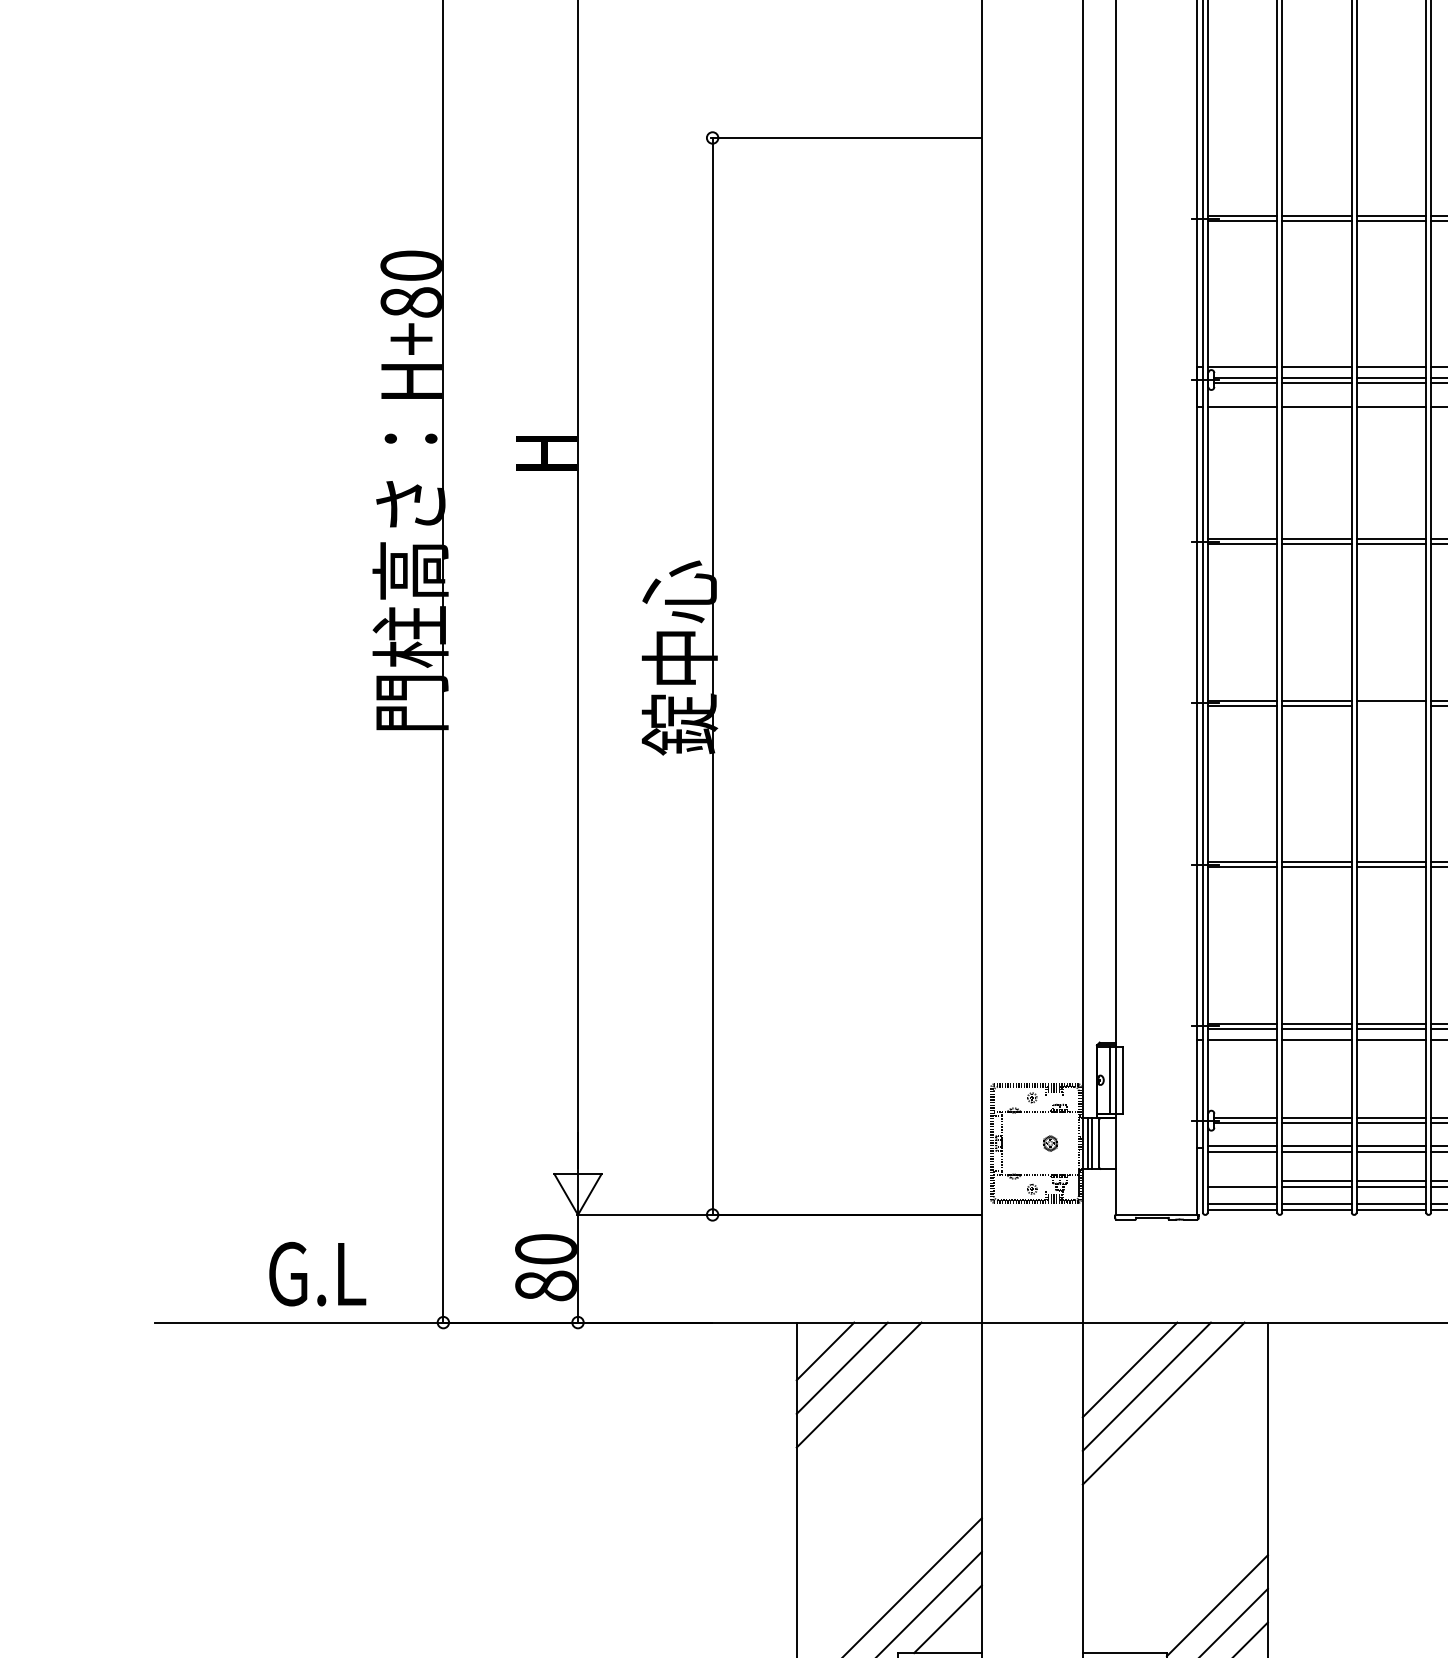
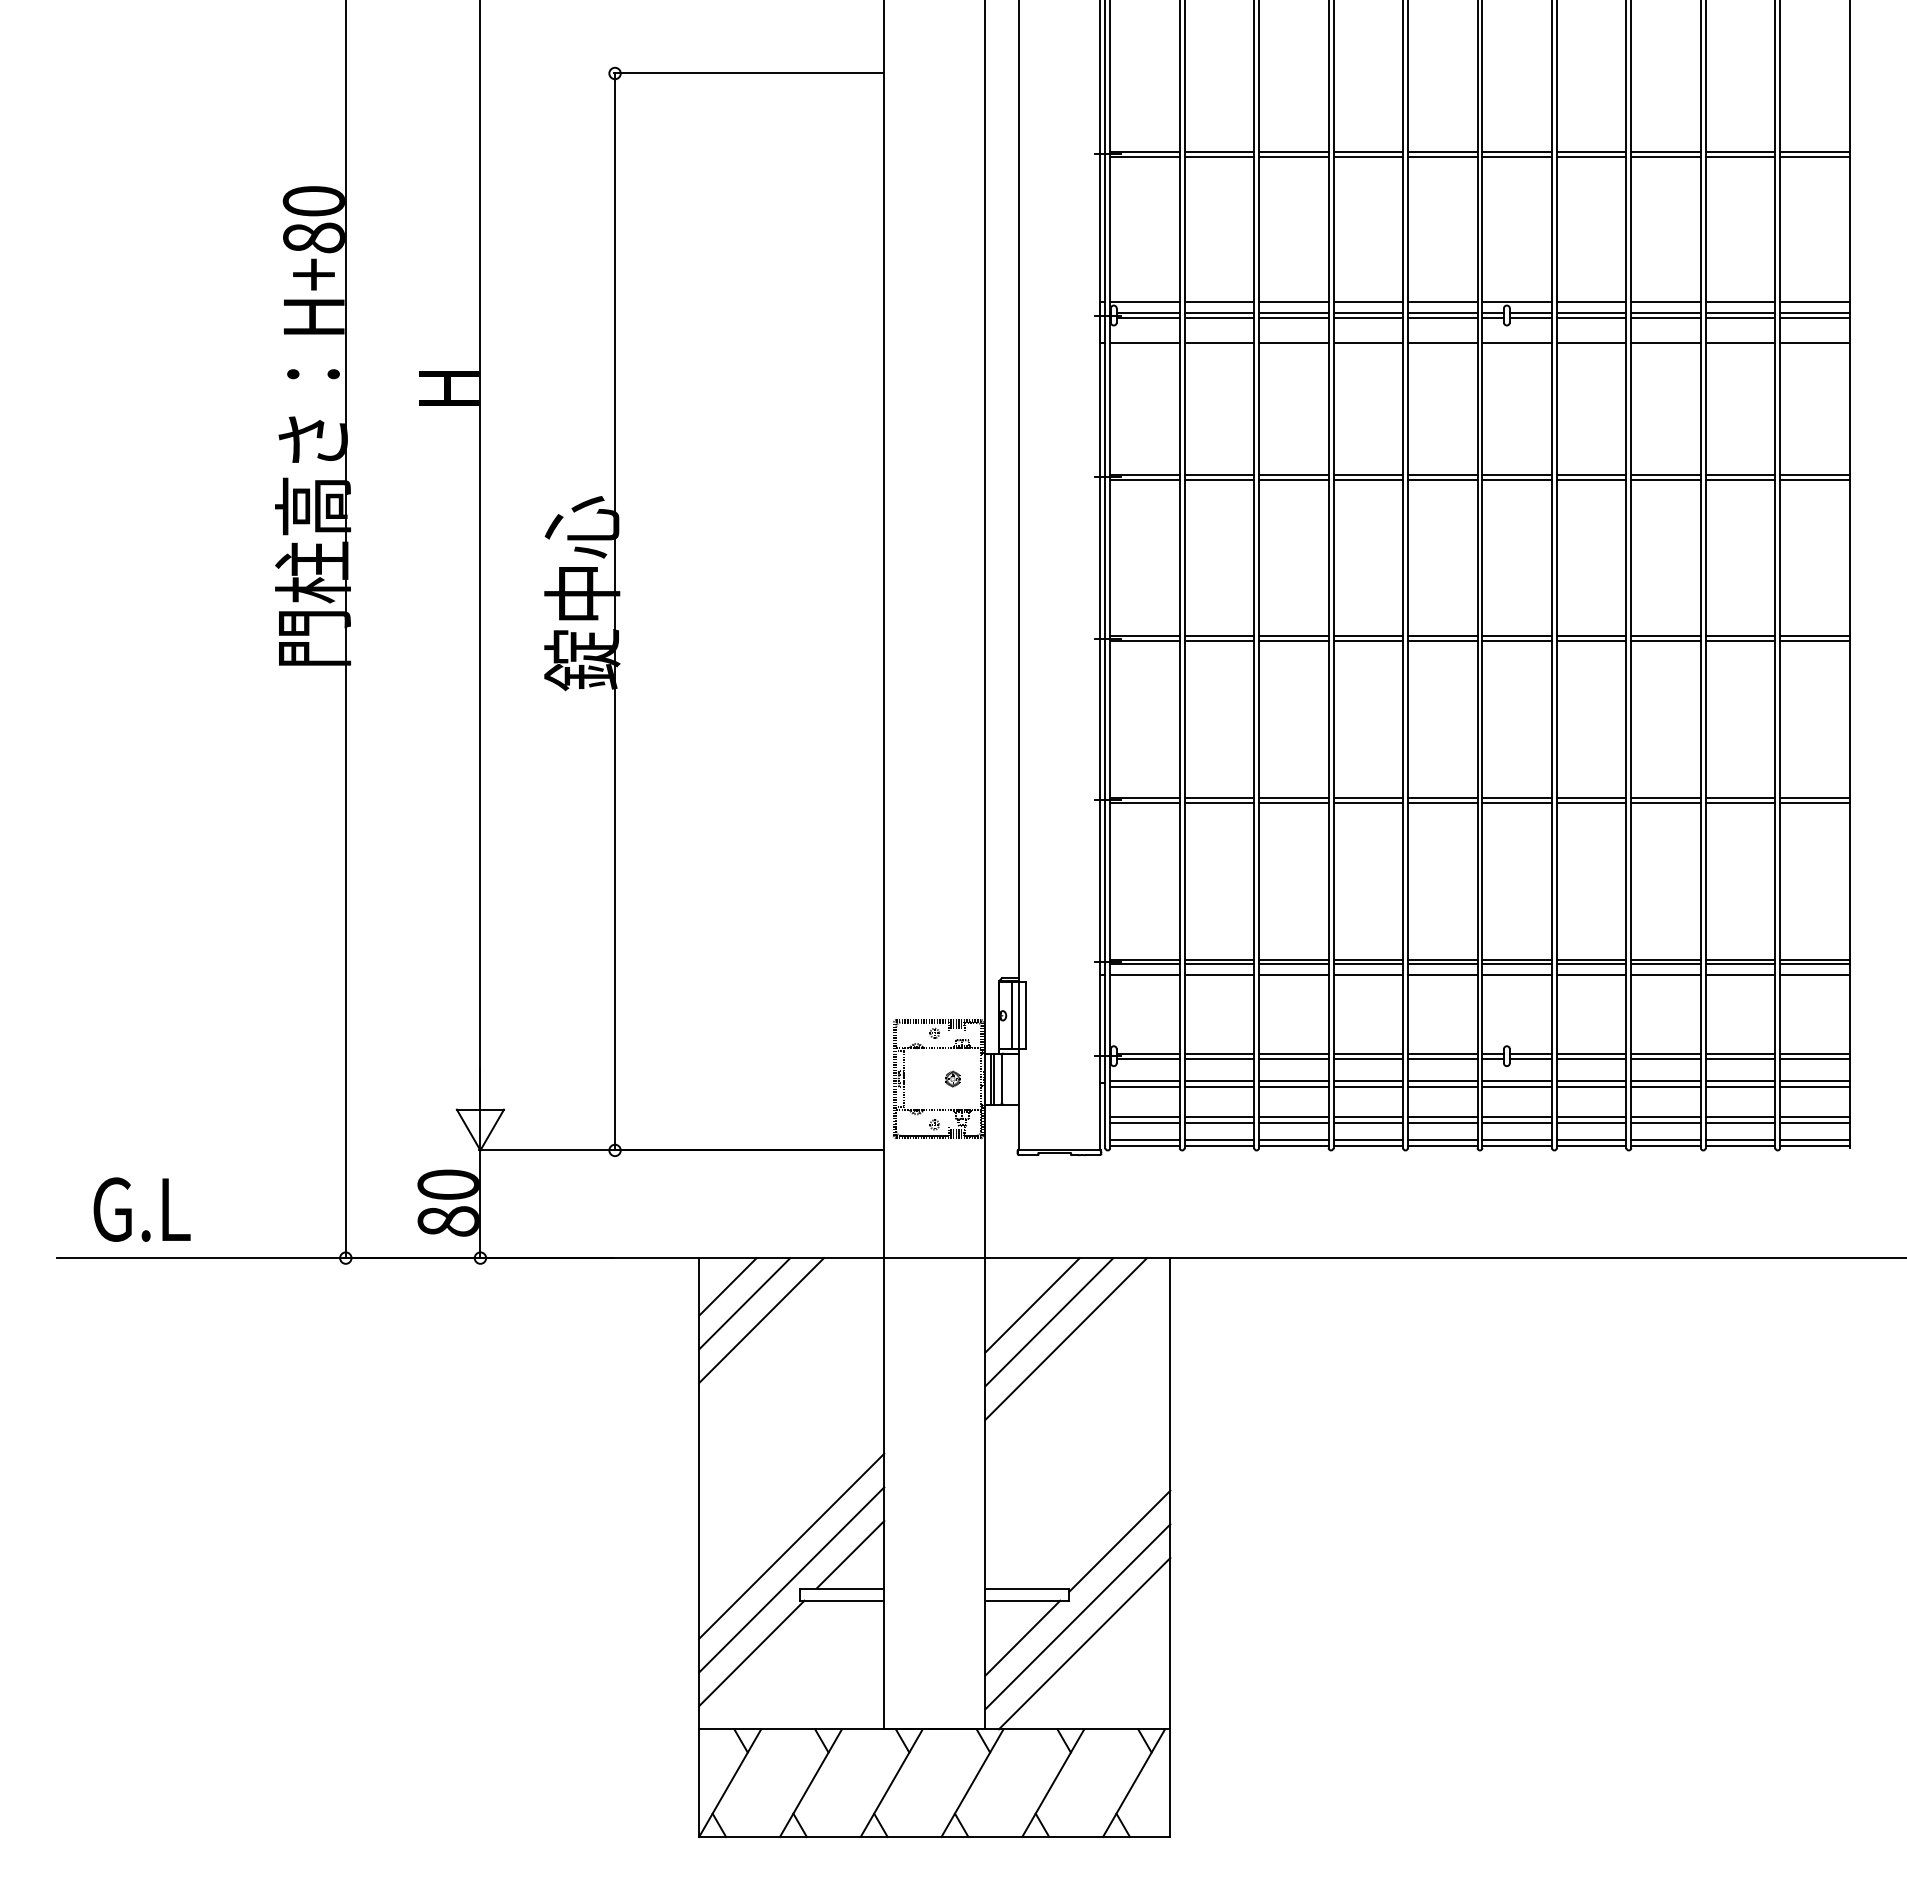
line: (1391, 705) -> (1293, 641), added
line: (1242, 1180) -> (1144, 1116), added
text: (317, 1273) -> (141, 1209), moved

